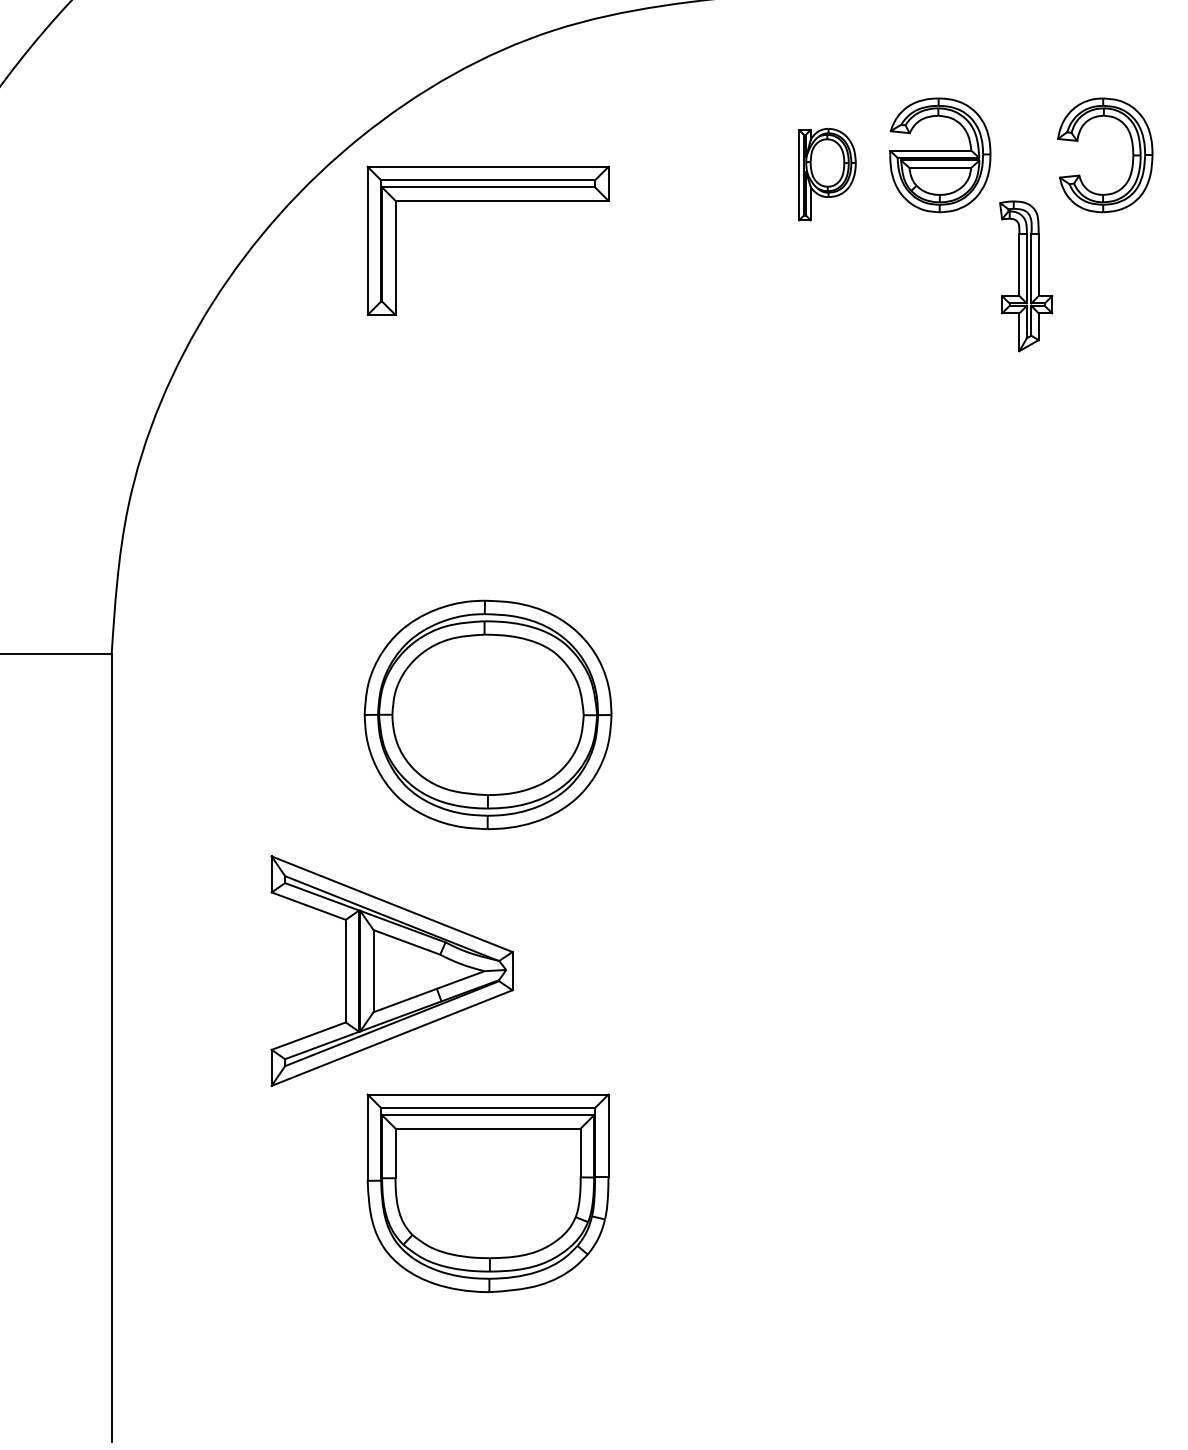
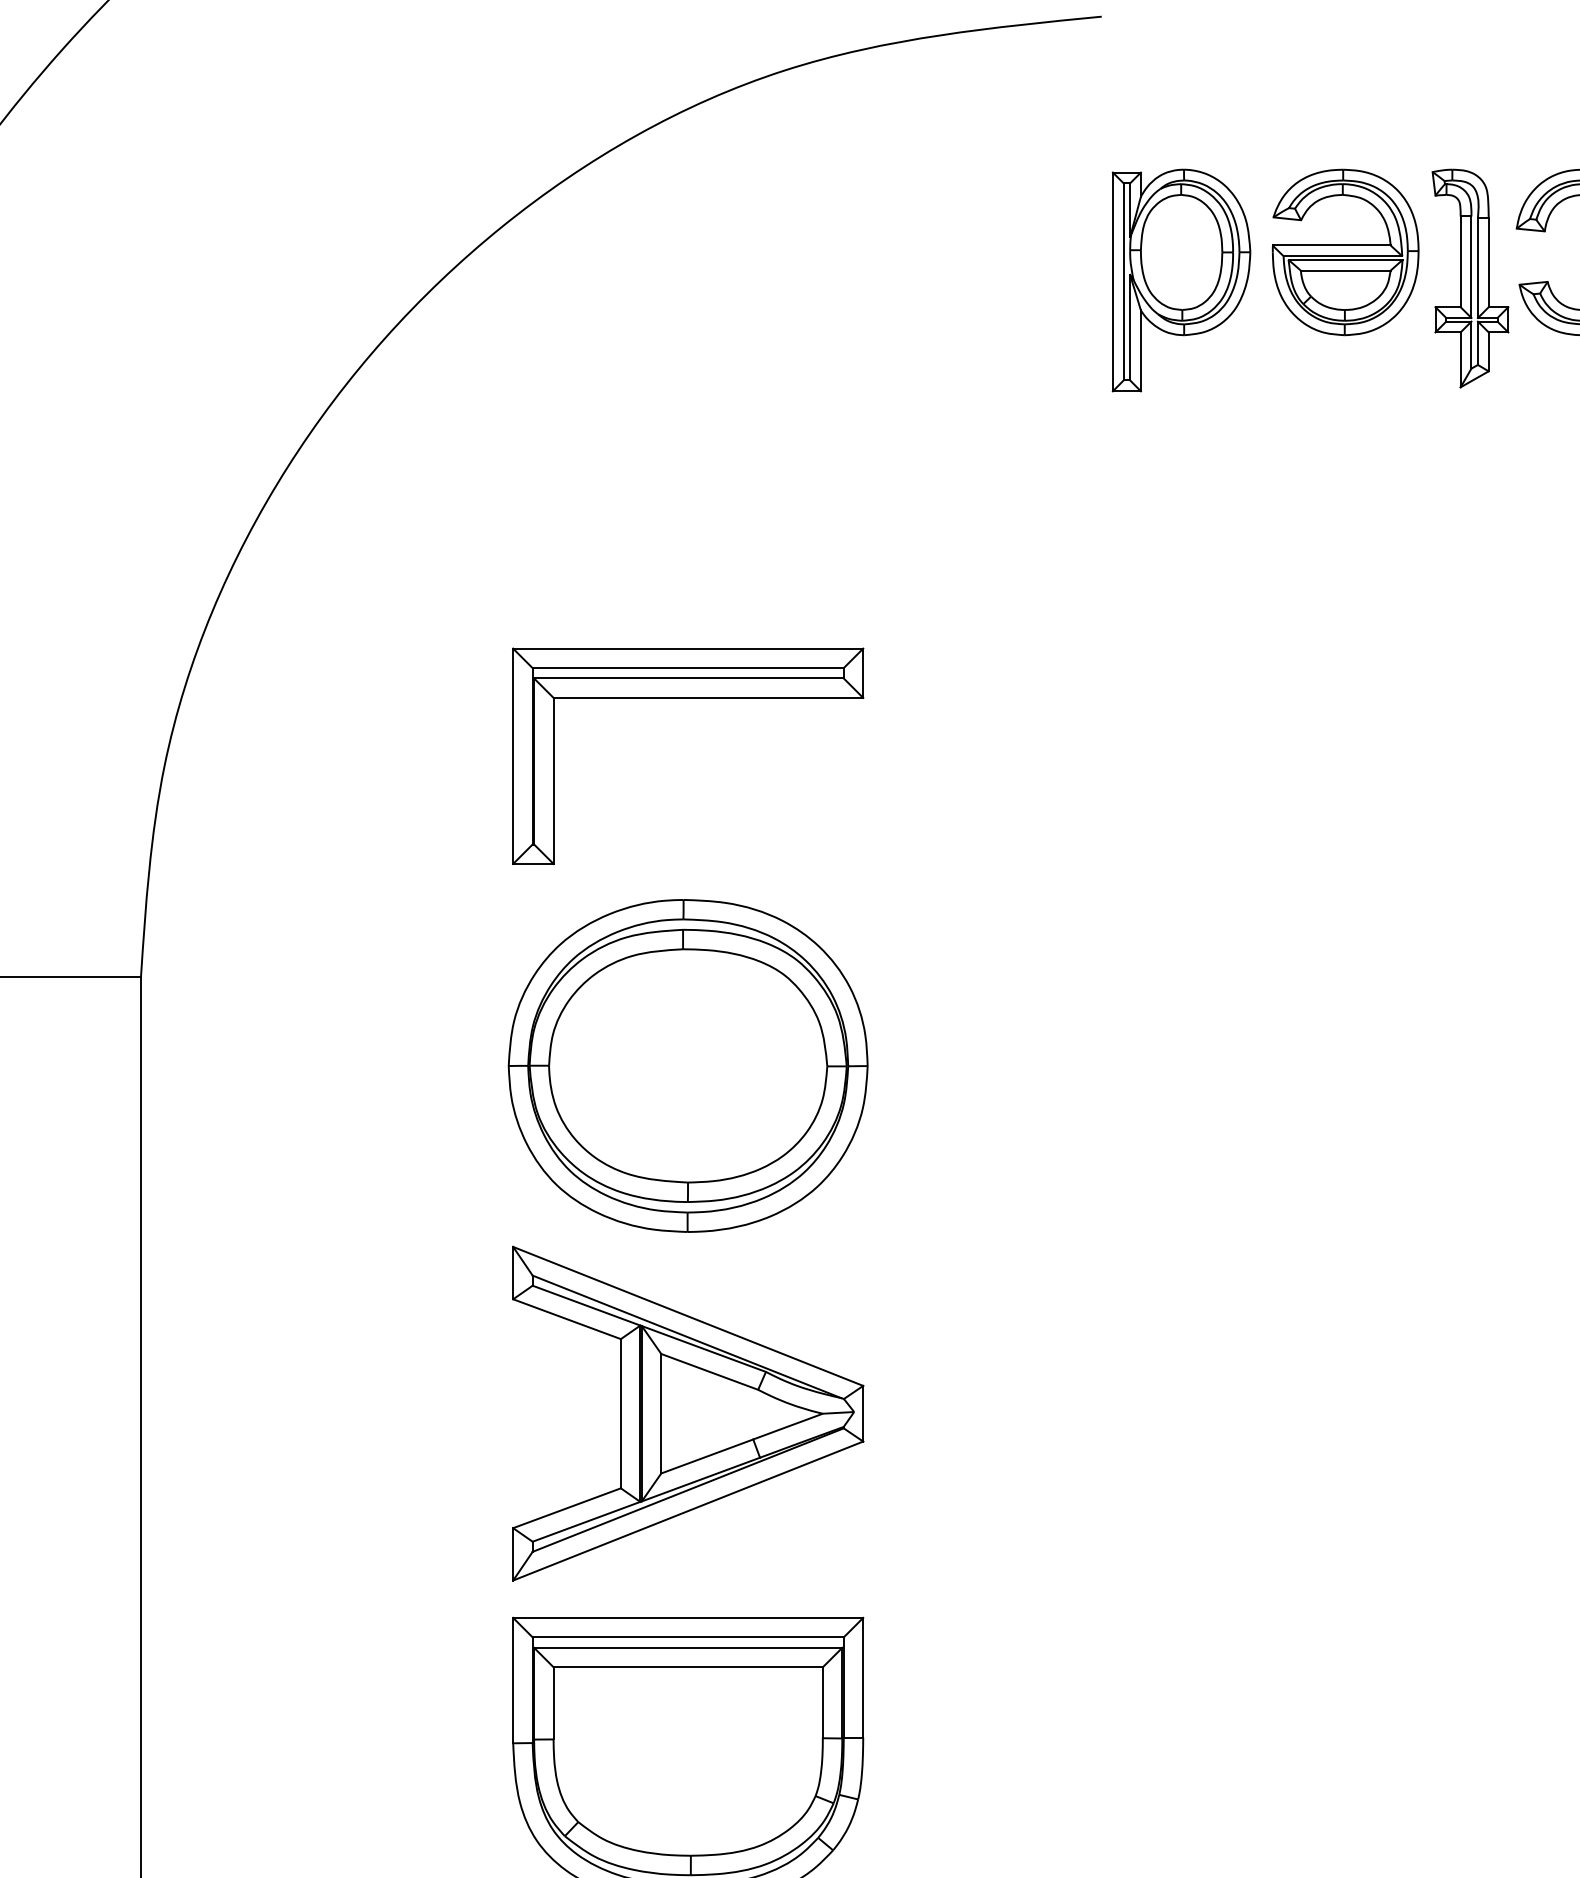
part: (827, 174) -> (1181, 280), size x1.67
part: (487, 201) -> (687, 698), moved
part: (1026, 276) -> (1470, 278), moved
part: (391, 970) -> (687, 1412), moved

